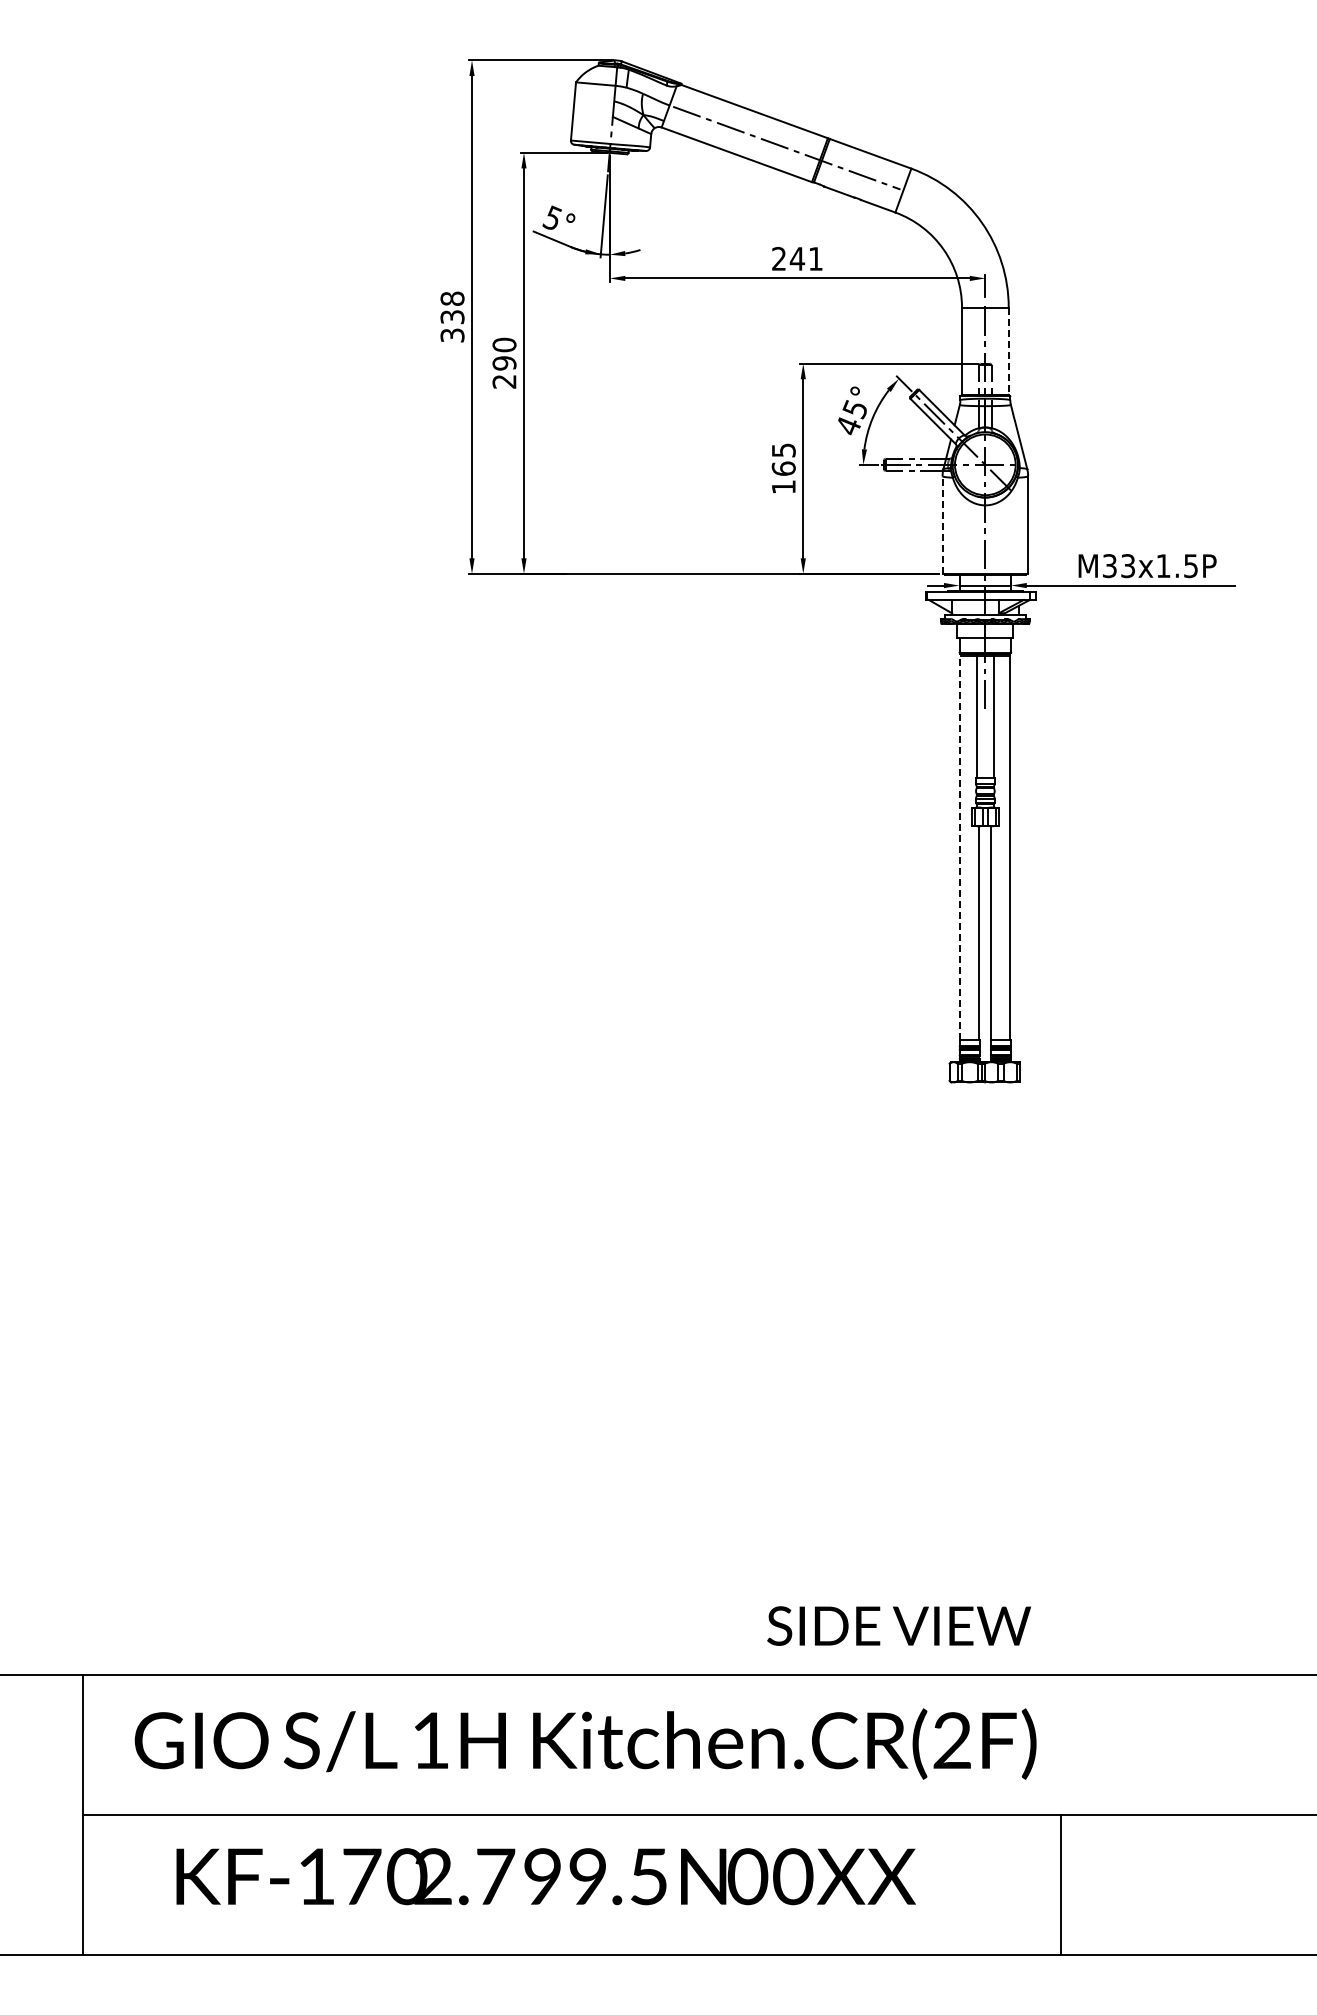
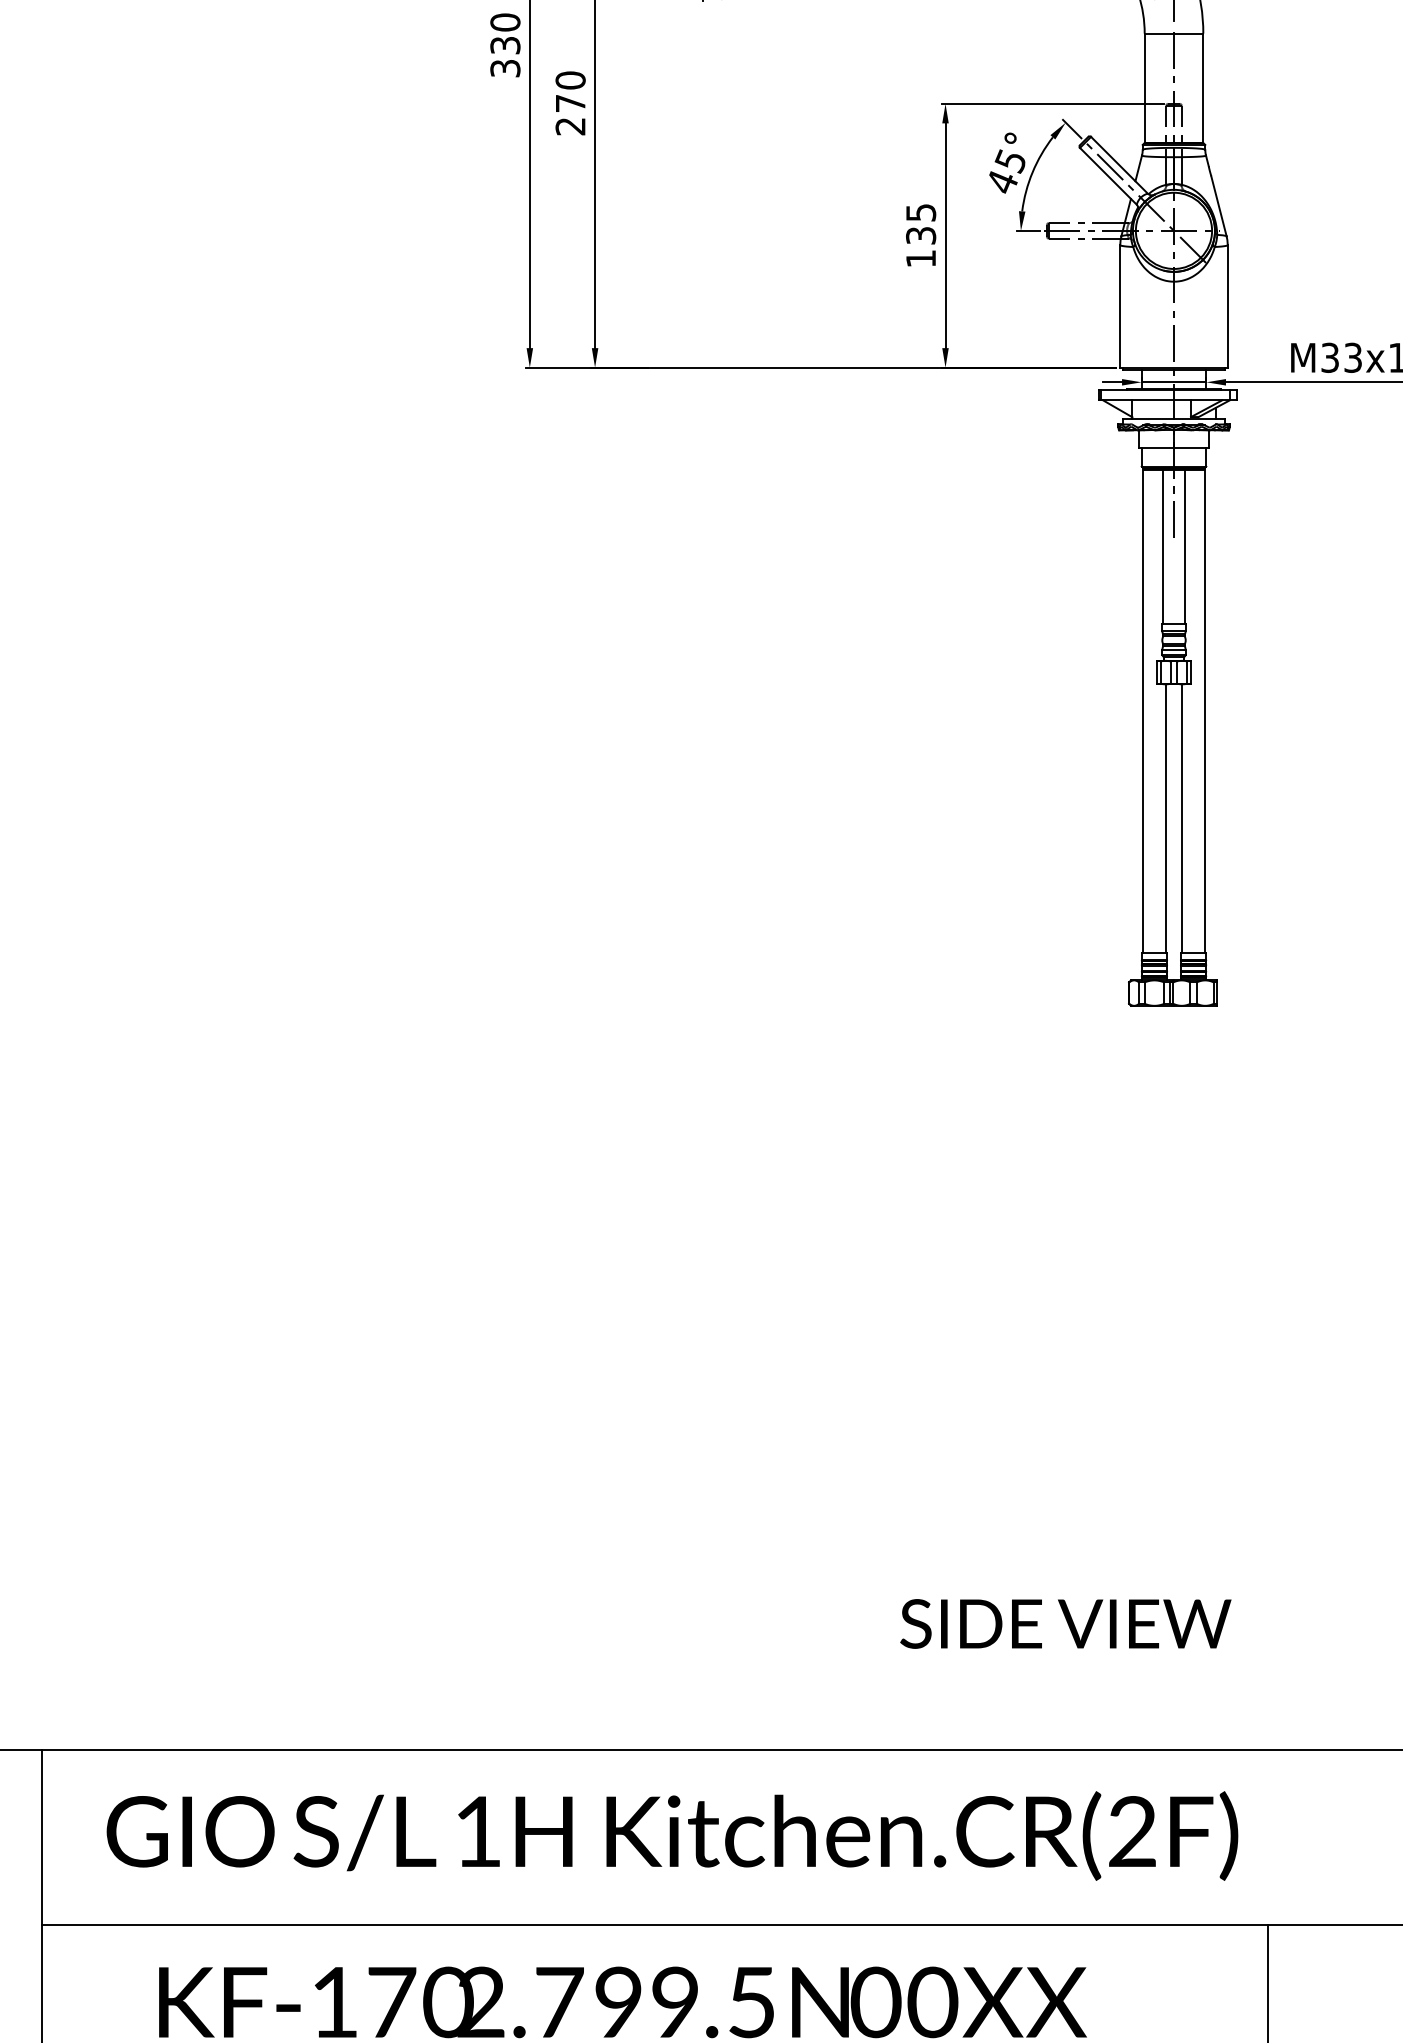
text: (452, 298) -> (505, 22), 338 -> 330
line: (1008, 351) -> (1203, 88), dashed -> solid
text: (504, 363) -> (570, 103), 290 -> 270
text: (783, 468) -> (920, 235), 165 -> 135
line: (942, 525) -> (1120, 306), dashed -> solid
line: (960, 846) -> (1142, 709), dashed -> solid
text: (898, 1625) -> (1065, 1623), moved

